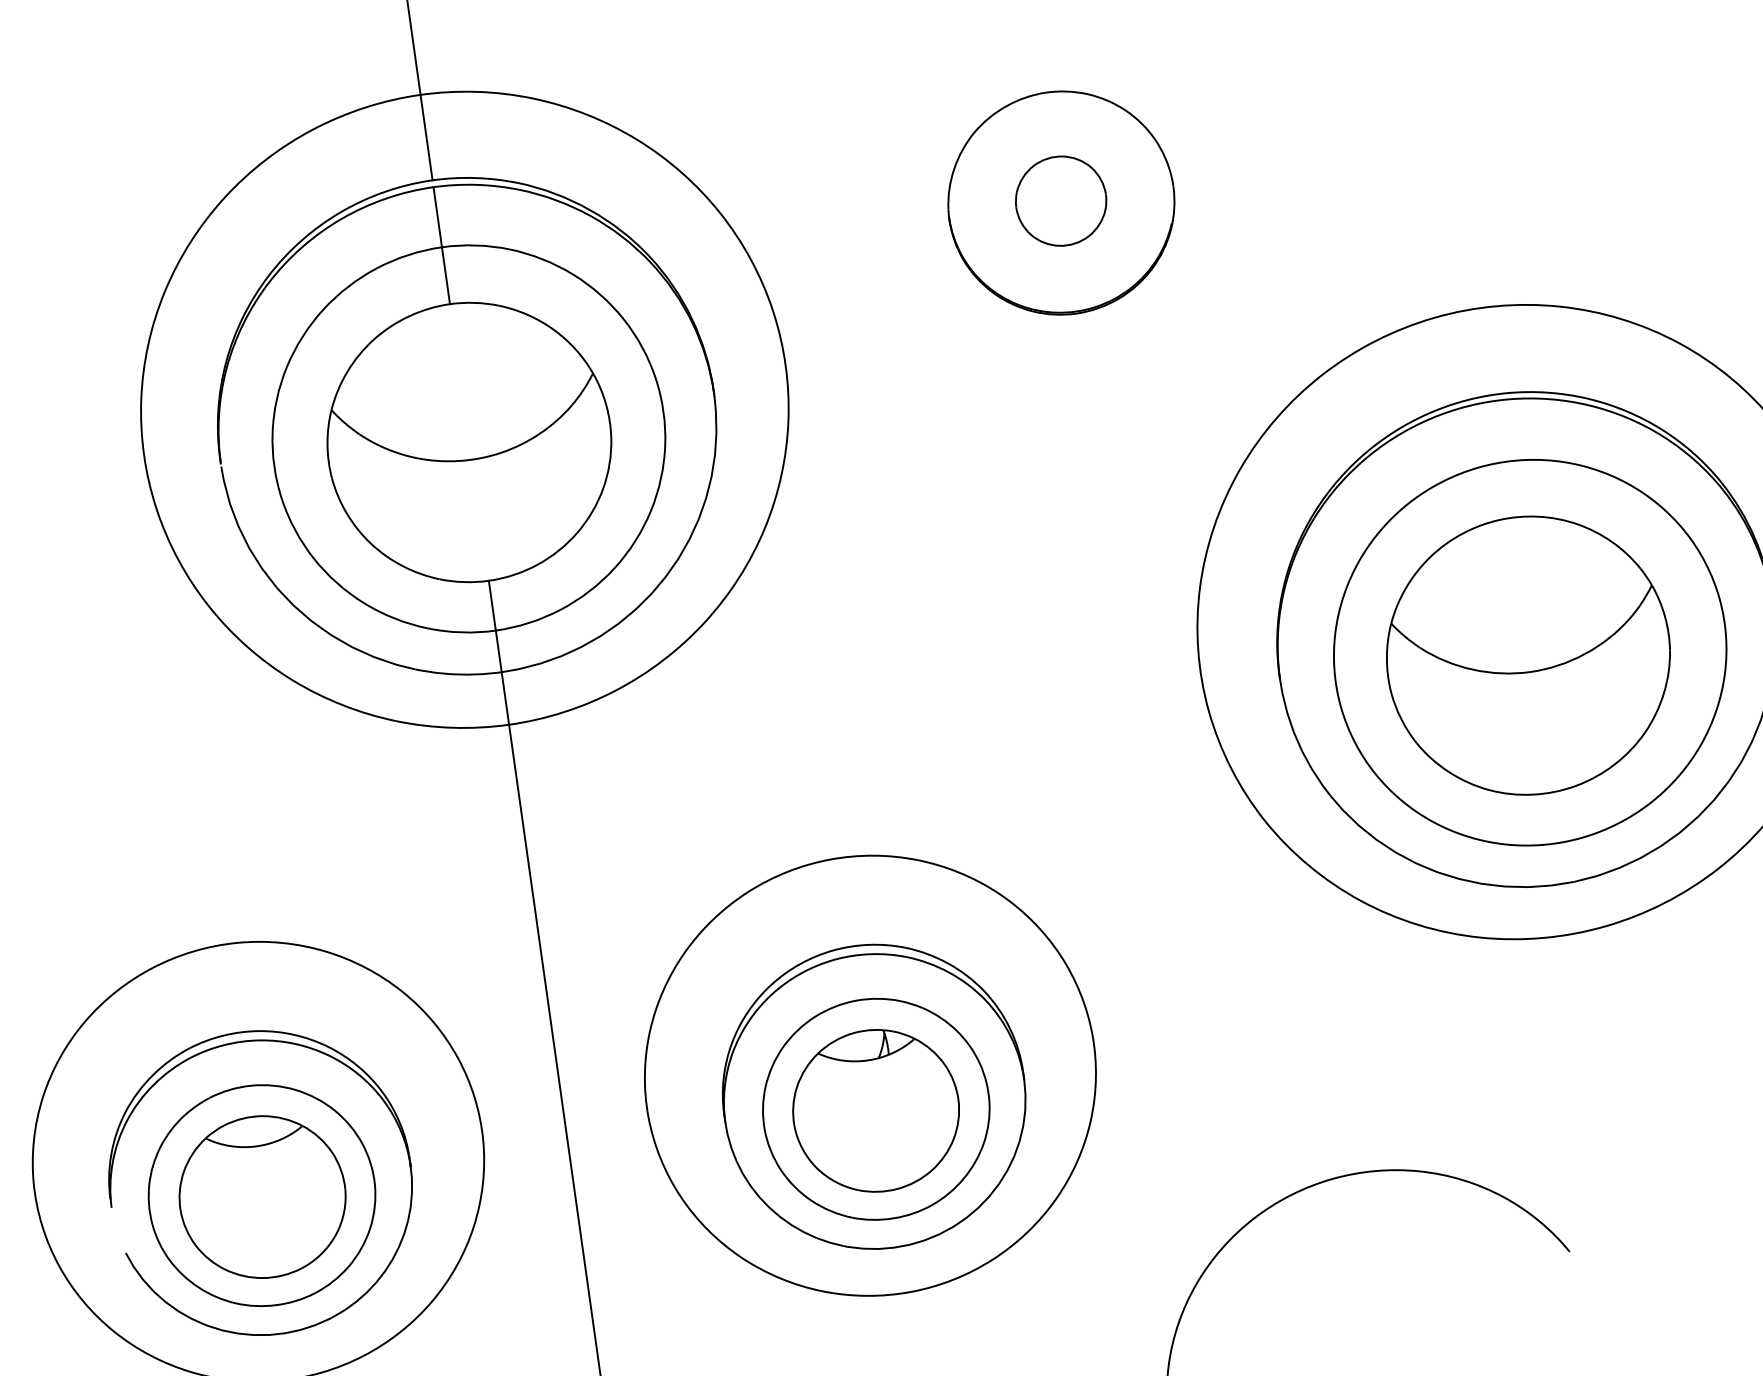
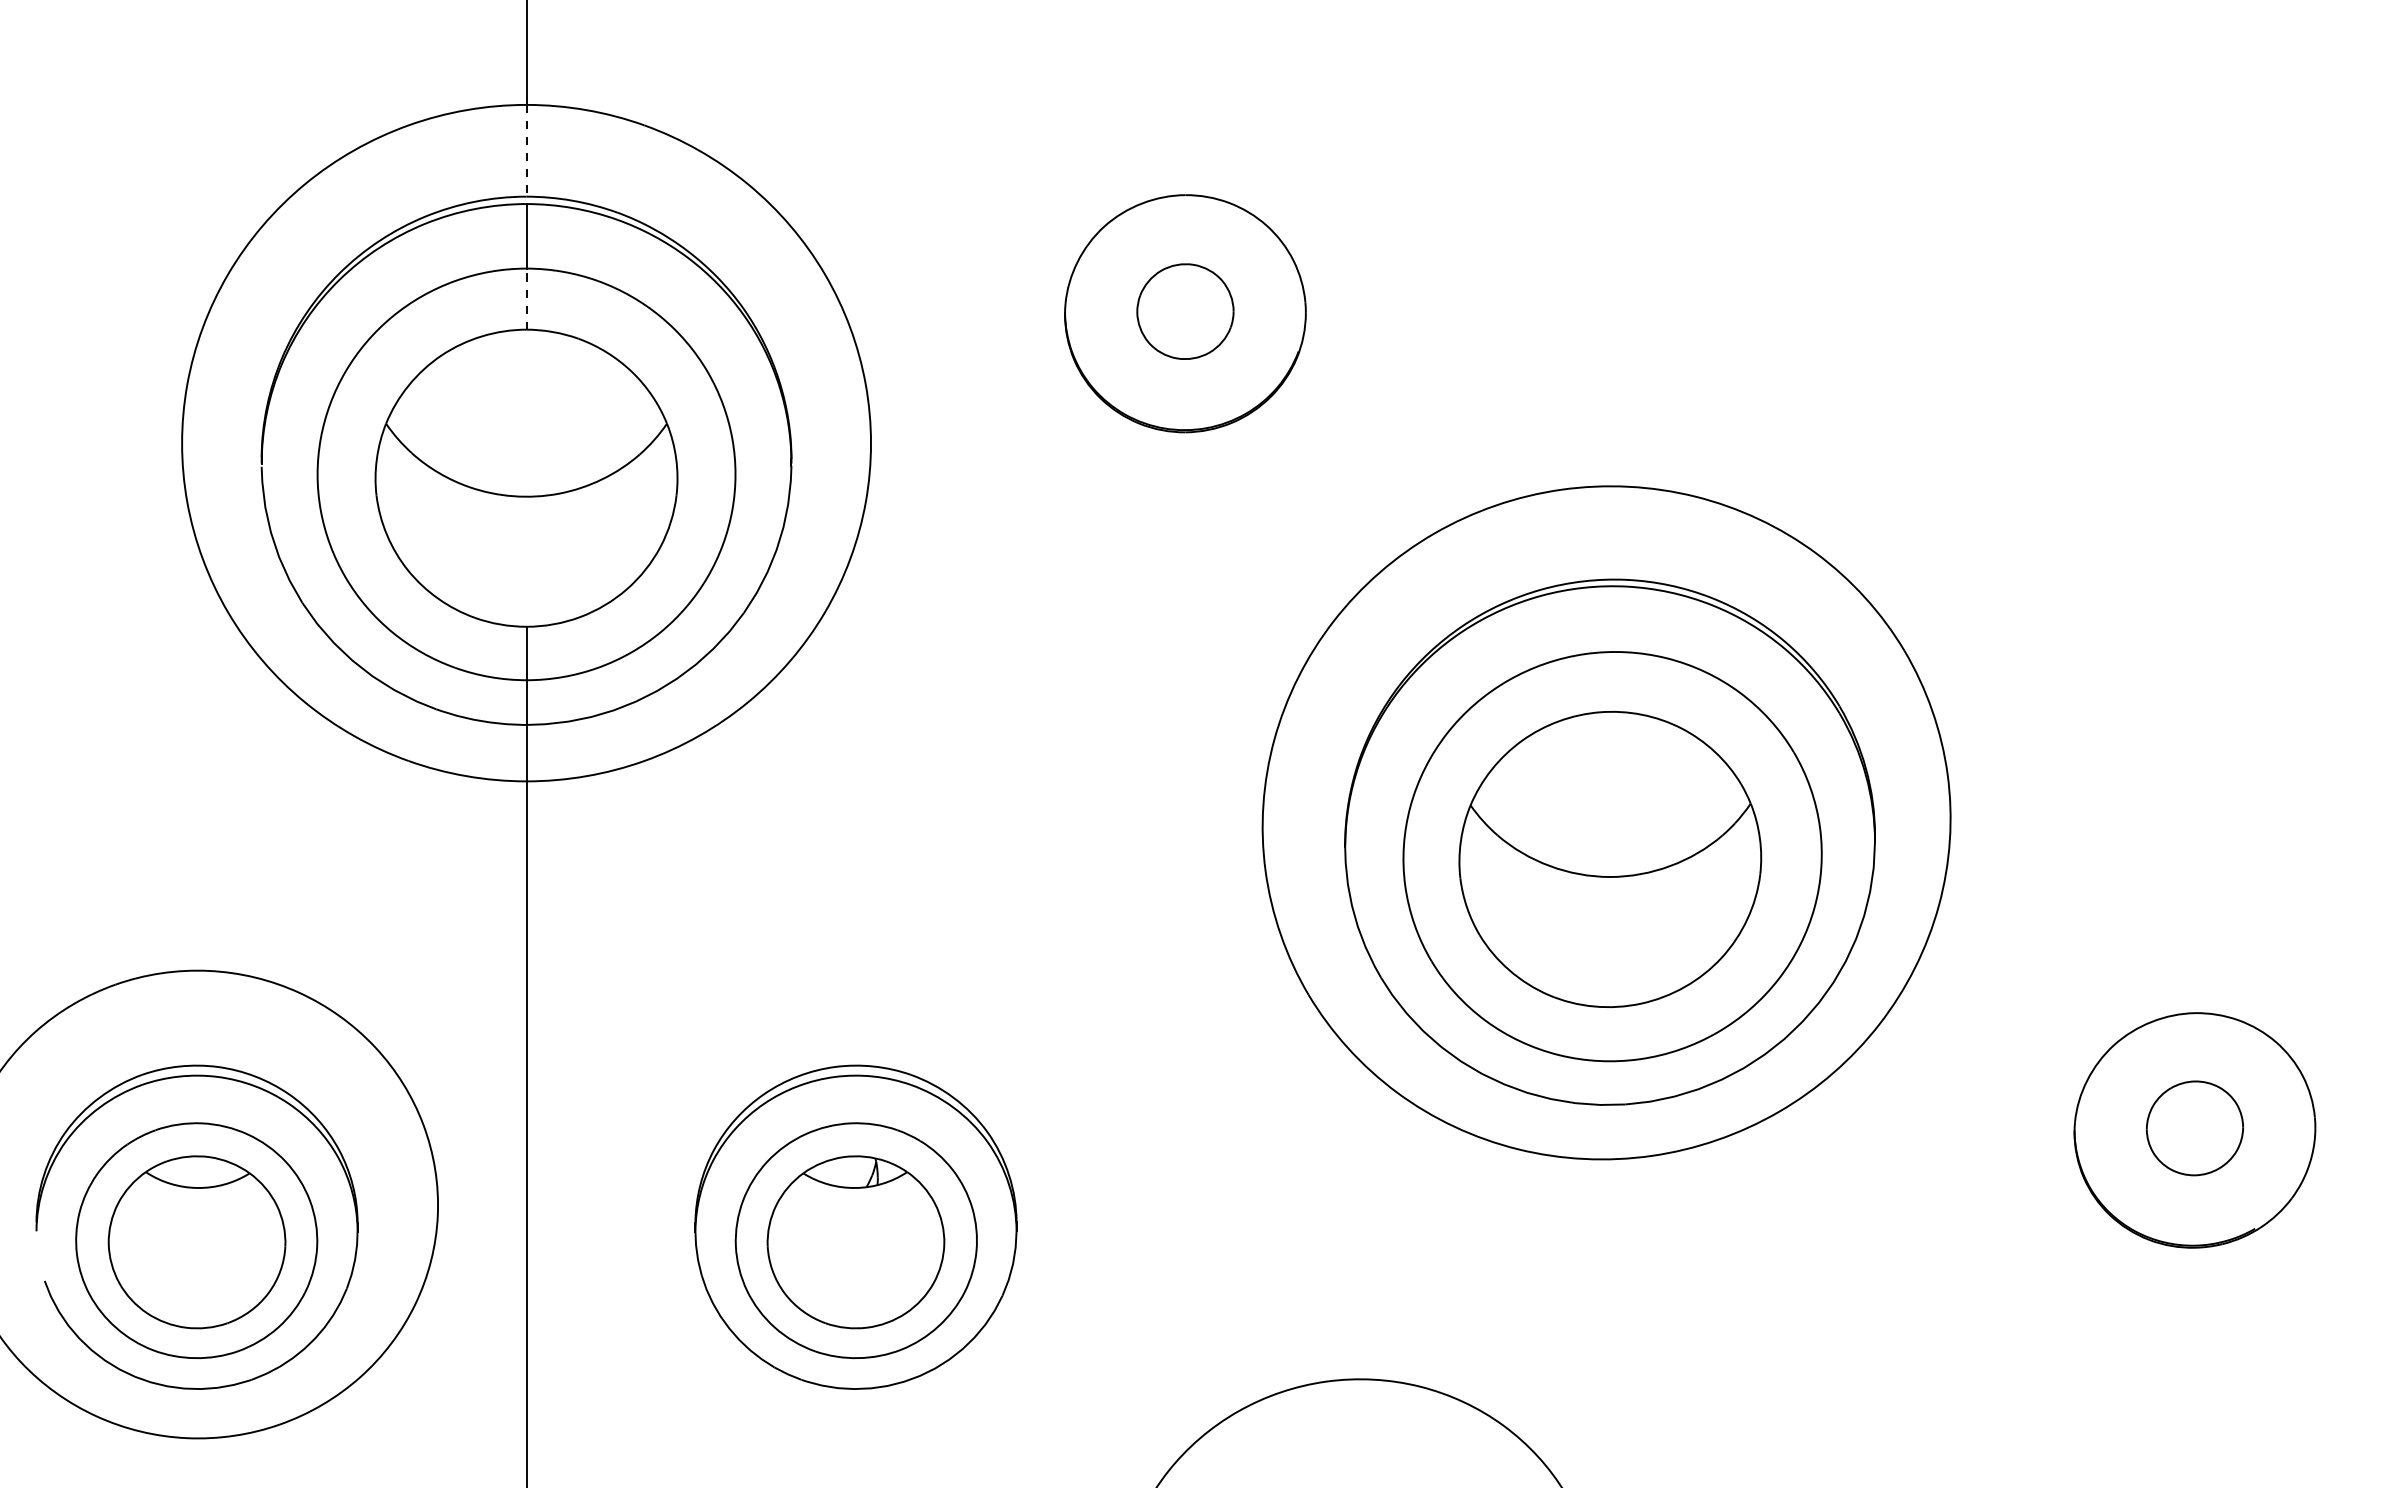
line: (426, 137) -> (526, 150), solid -> dashed
line: (445, 276) -> (526, 299), solid -> dashed
part: (870, 1075) -> (855, 1204), removed

